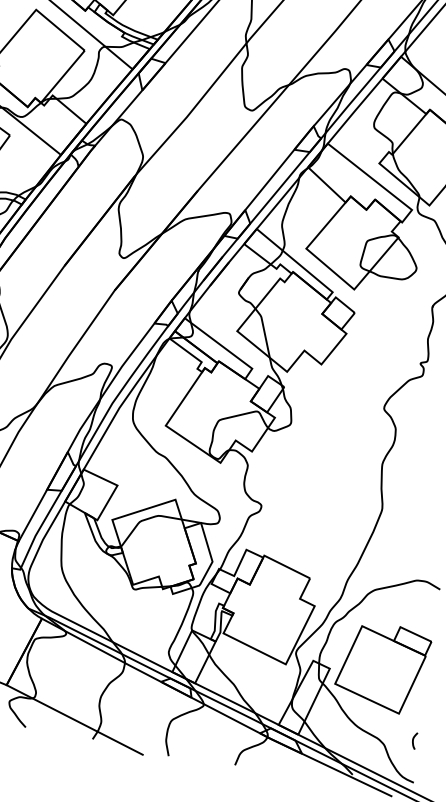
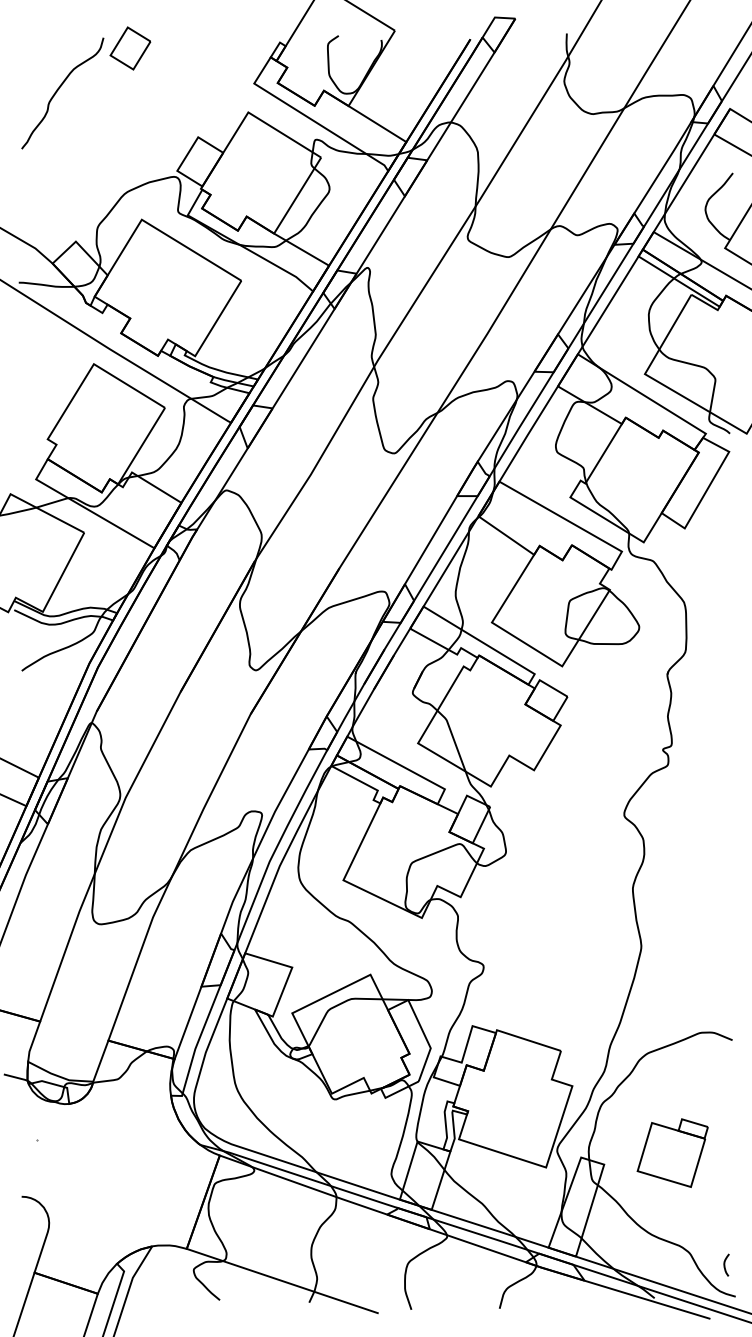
part: (382, 667) -> (672, 1152), size x0.6
curve: (413, 740) -> (725, 1264), moved

